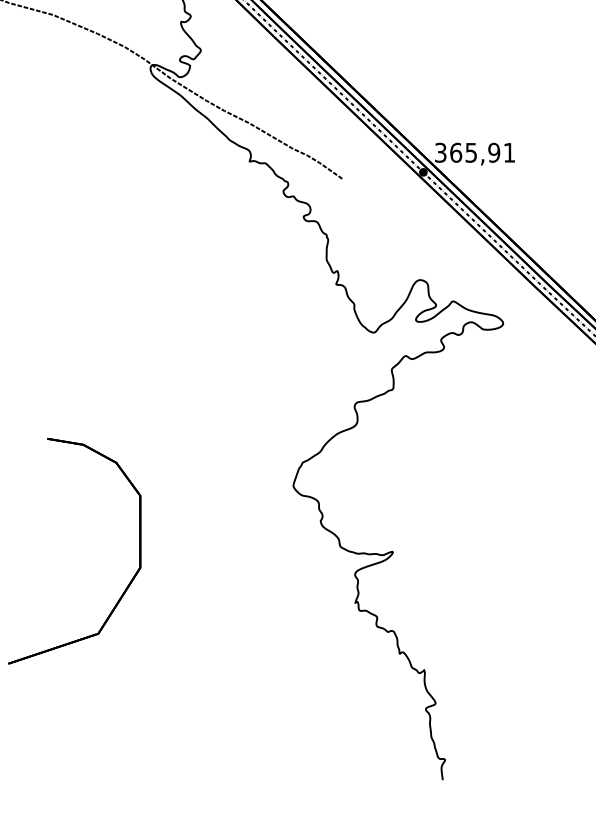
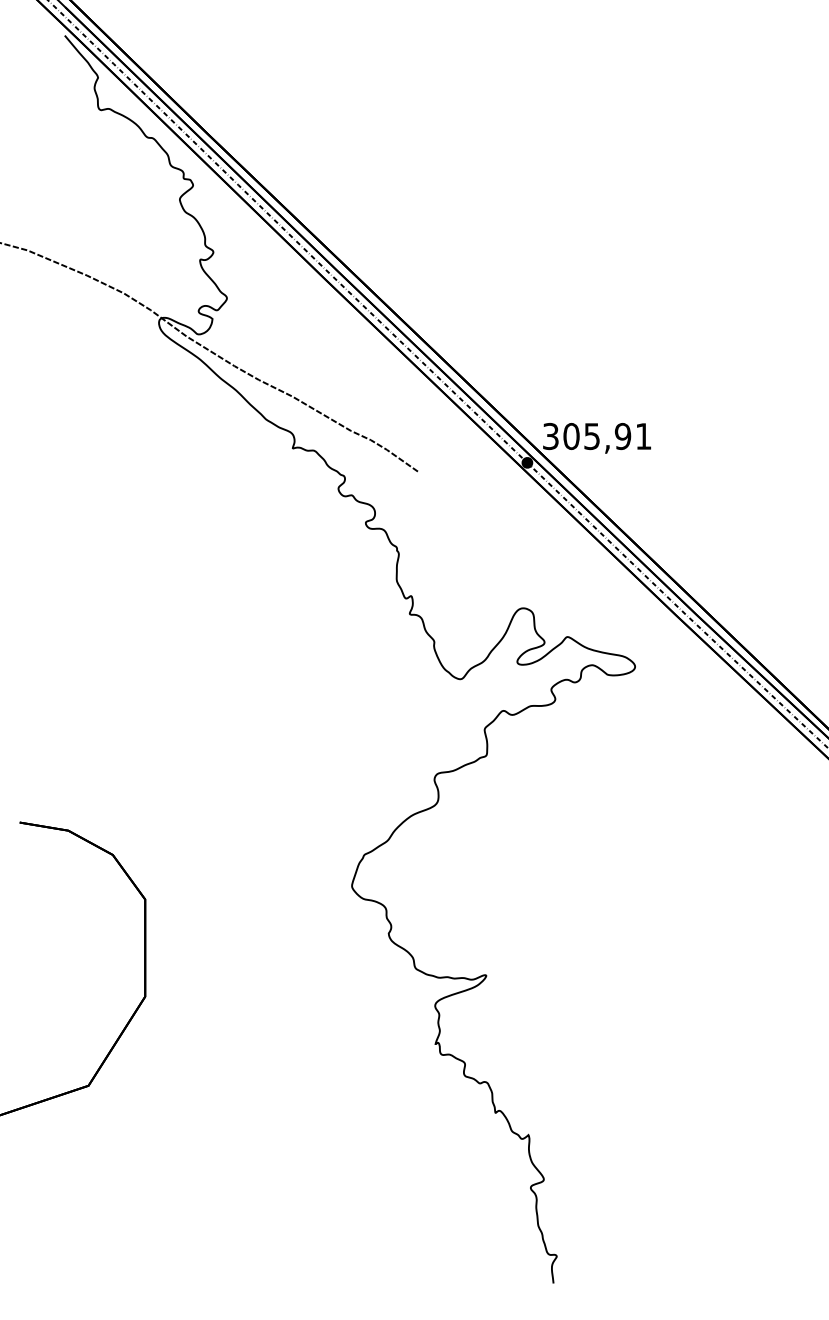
text: (456, 152) -> (571, 435), 365,91 -> 305,91

